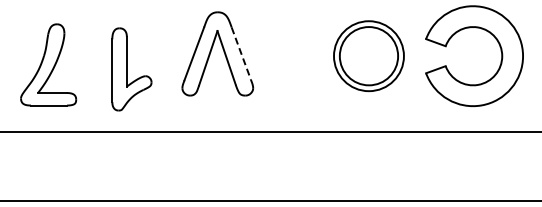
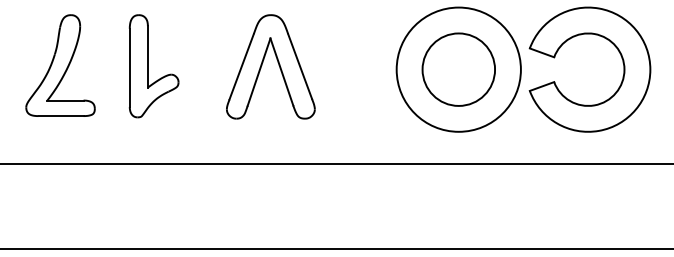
line: (241, 53) -> (300, 66), dashed -> solid
circle: (368, 56) -> (458, 70), size x1.43
part: (48, 64) -> (60, 65), moved
part: (131, 69) -> (153, 66), moved

